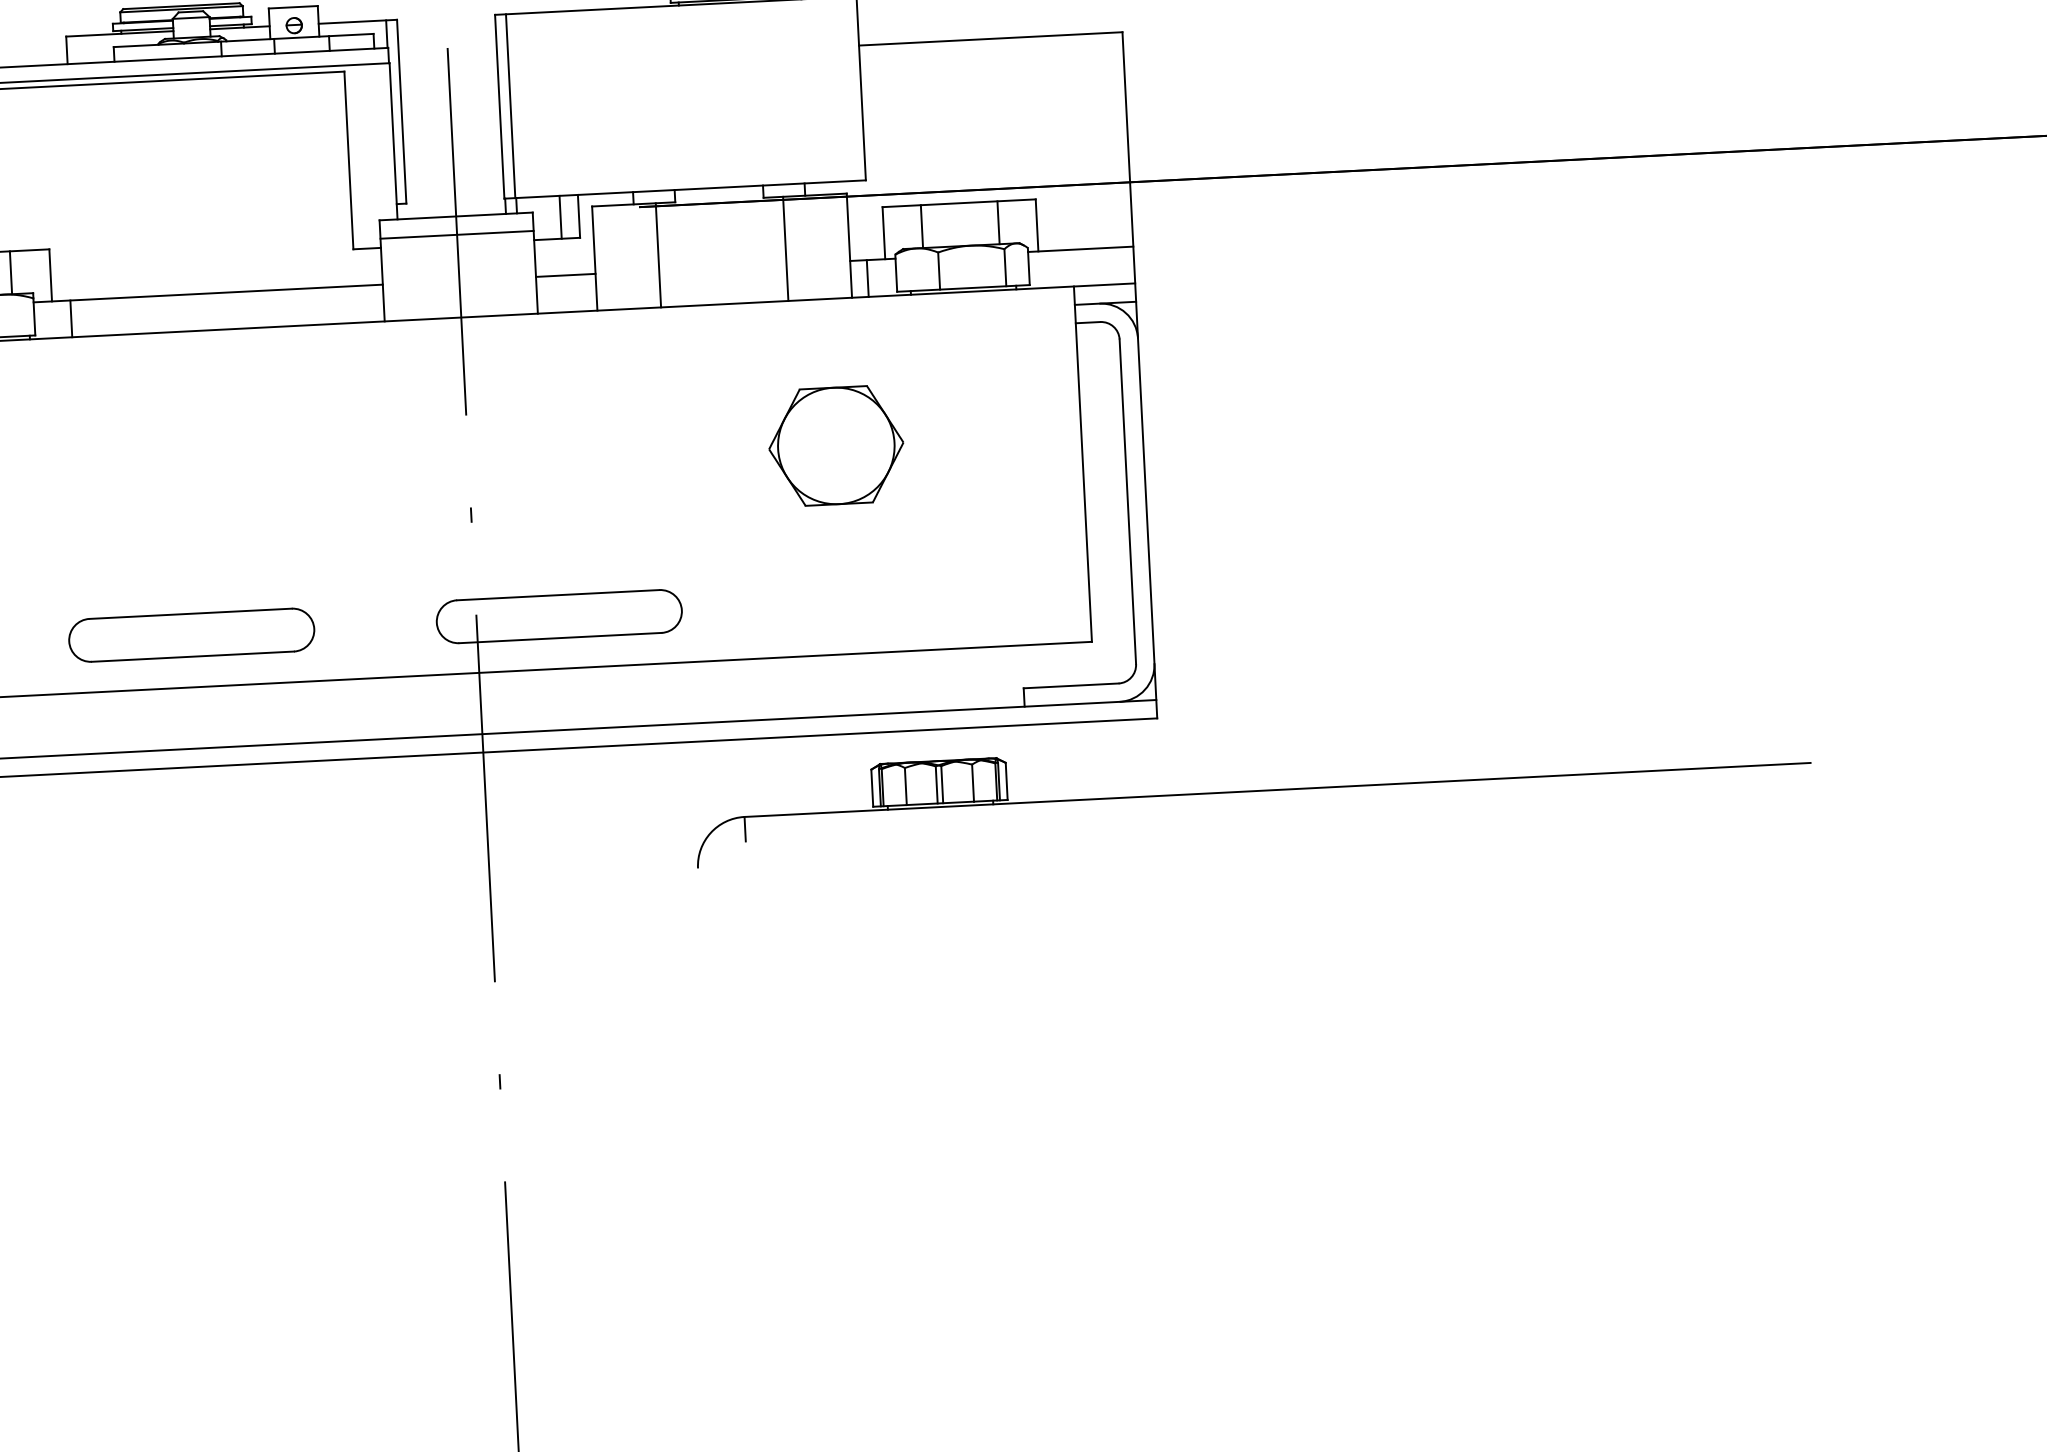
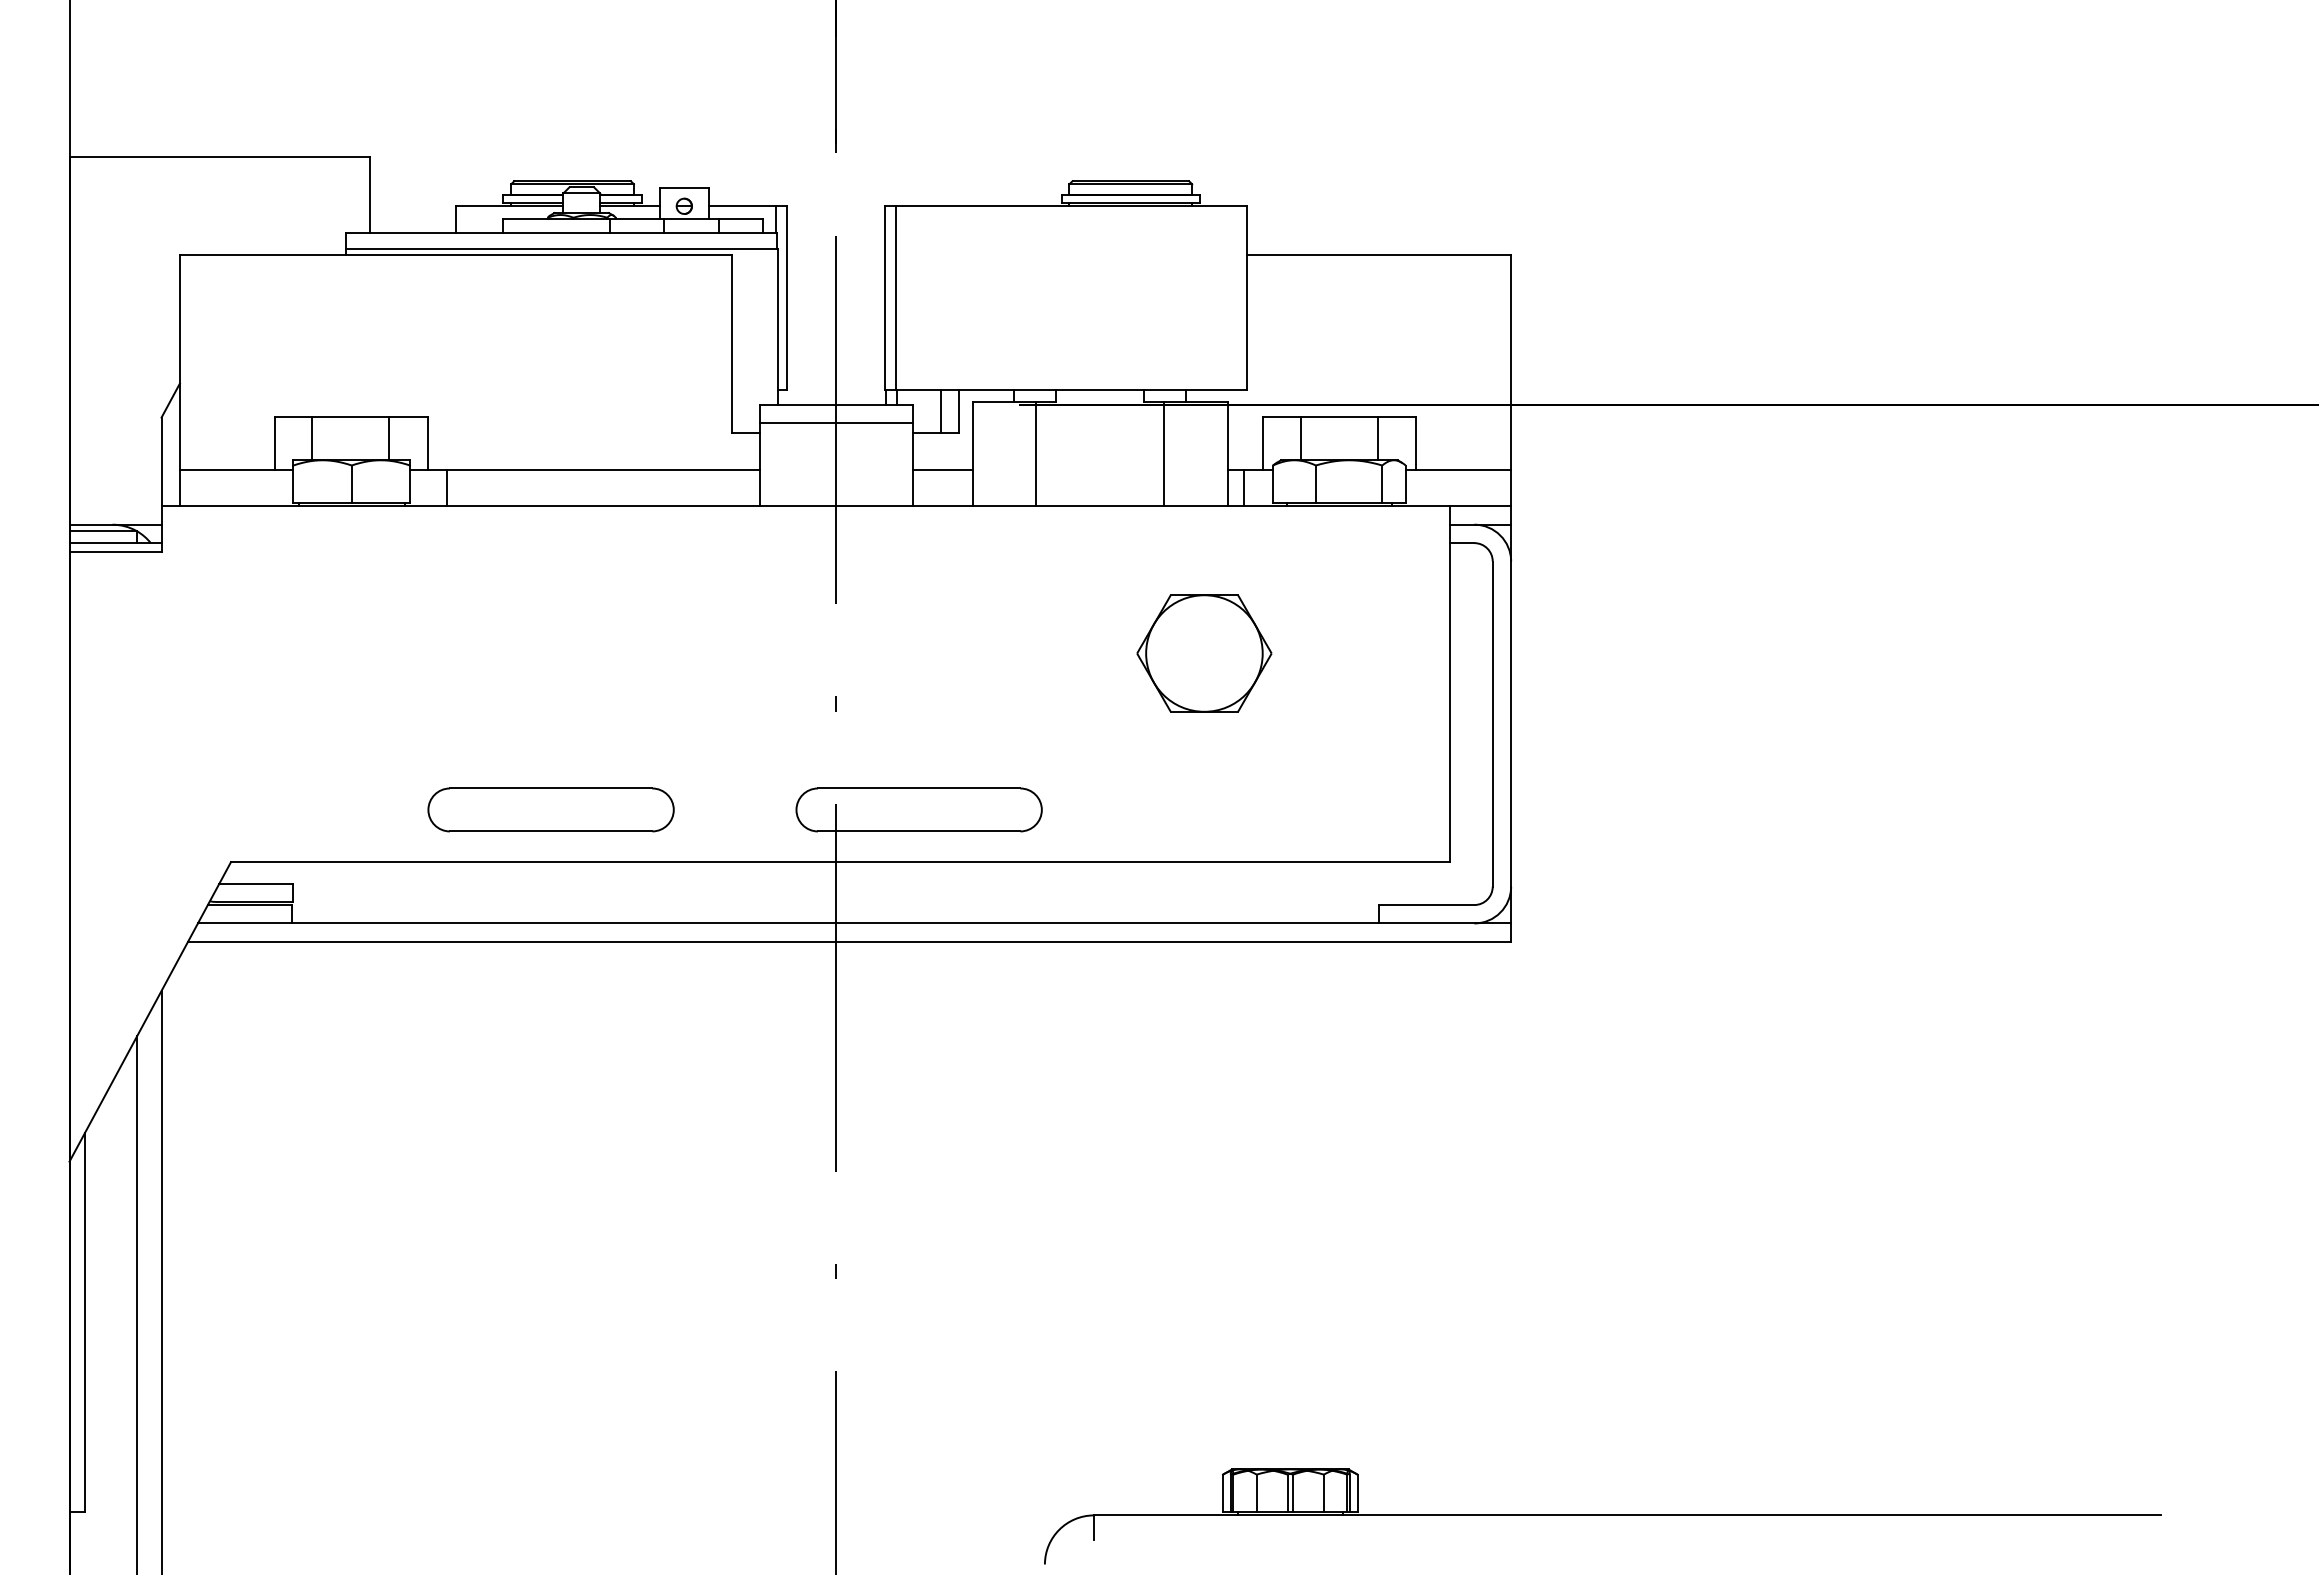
part: (1252, 792) -> (1602, 1516), moved

